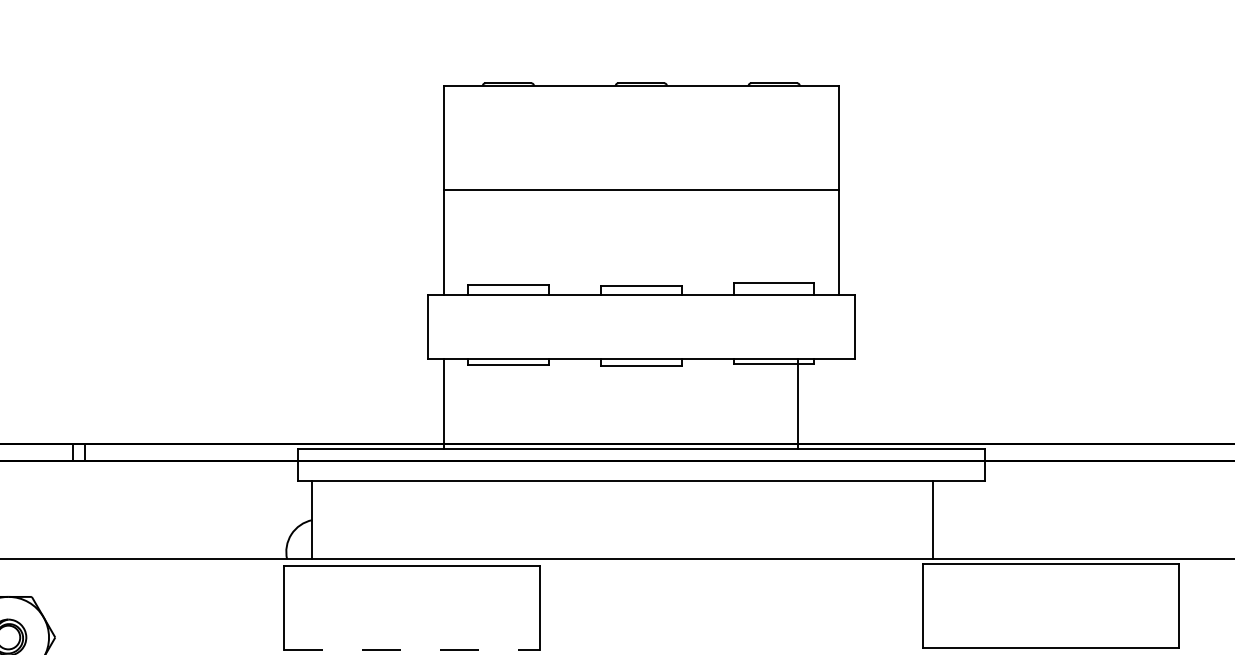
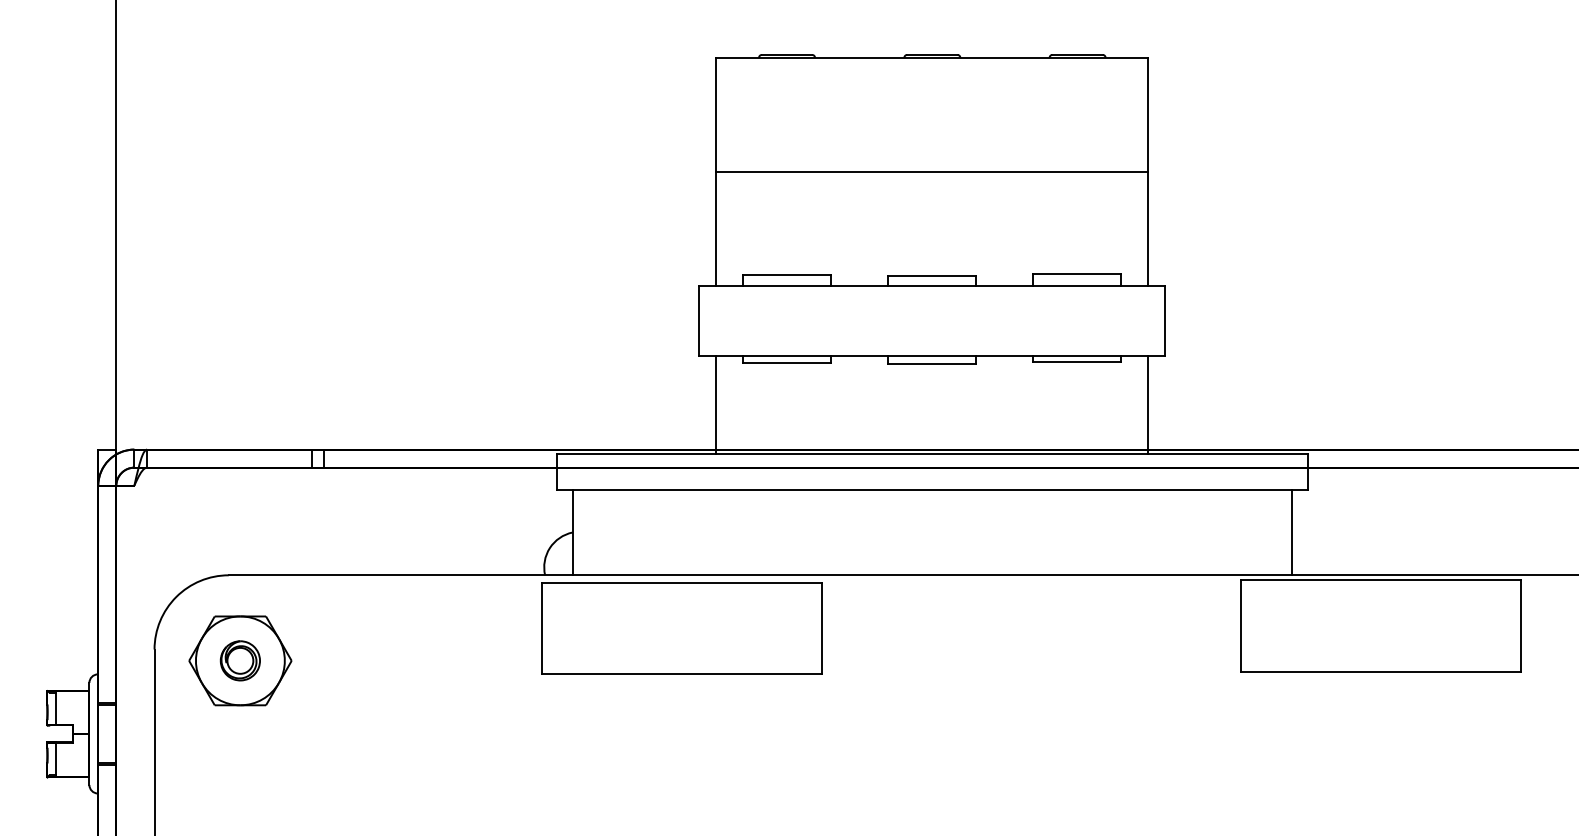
line: (797, 403) -> (1148, 405), moved
line: (933, 520) -> (1292, 532), moved
line: (411, 650) -> (681, 674), dashed -> solid

